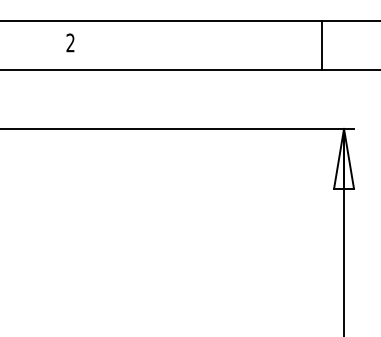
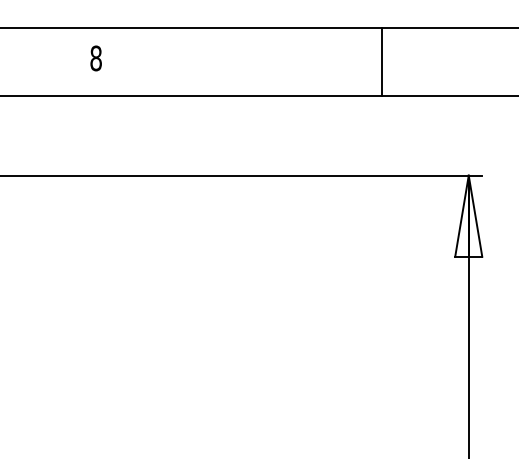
text: (70, 42) -> (95, 57), 2 -> 8
line: (321, 45) -> (382, 61), moved

